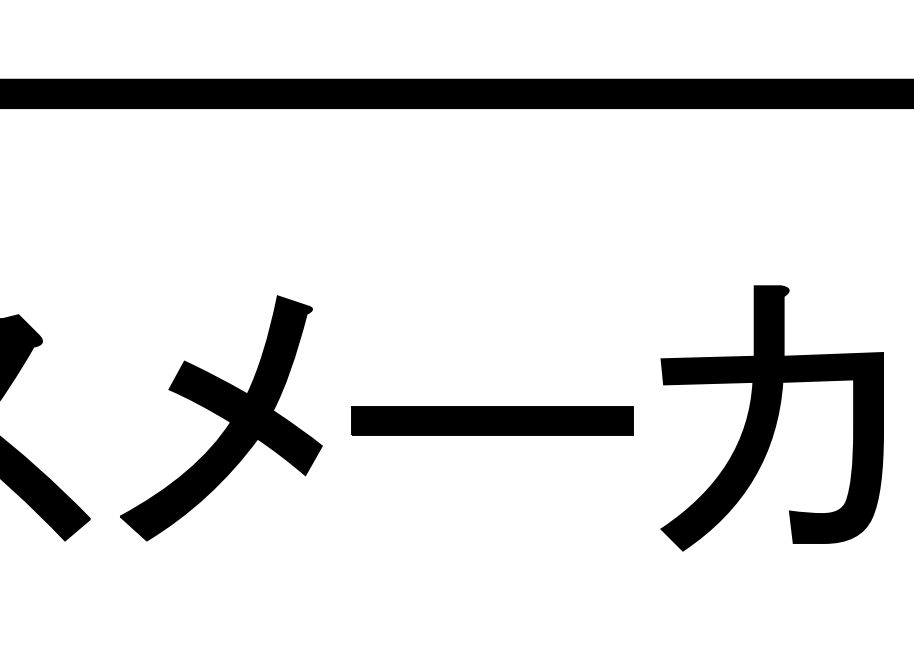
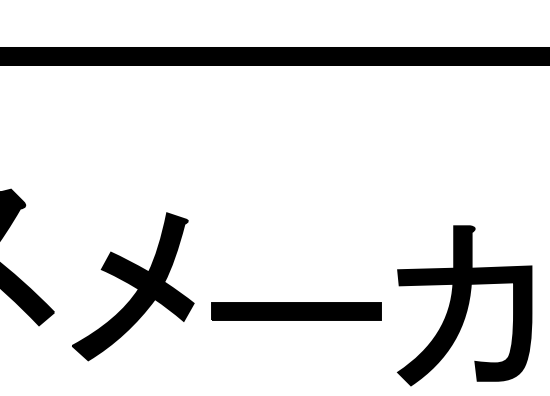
part: (221, 417) -> (133, 286), moved
part: (771, 417) -> (464, 305), moved
part: (492, 421) -> (296, 311), moved

